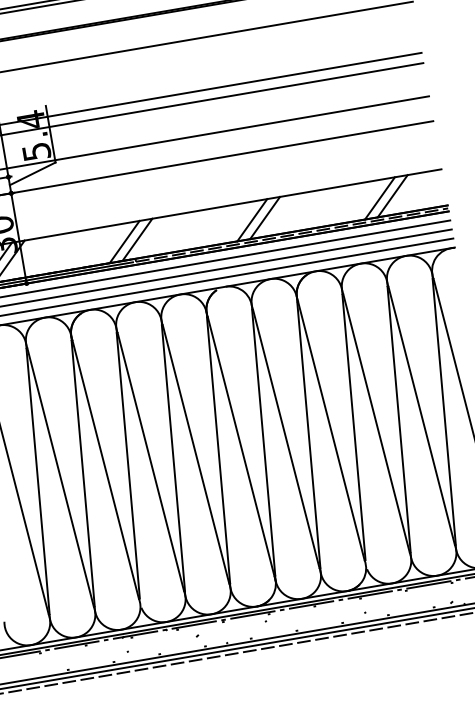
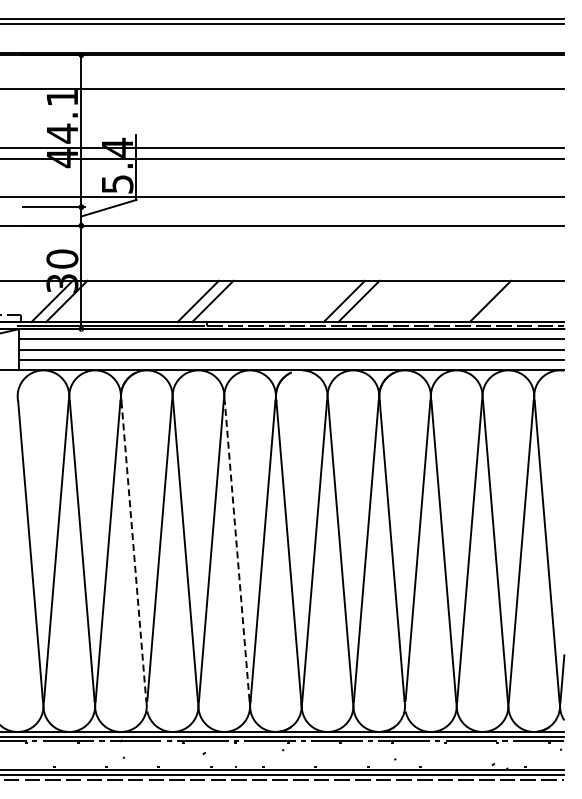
line: (392, 196) -> (504, 301), removed
line: (196, 453) -> (237, 550), solid -> dashed
line: (105, 470) -> (133, 551), solid -> dashed

